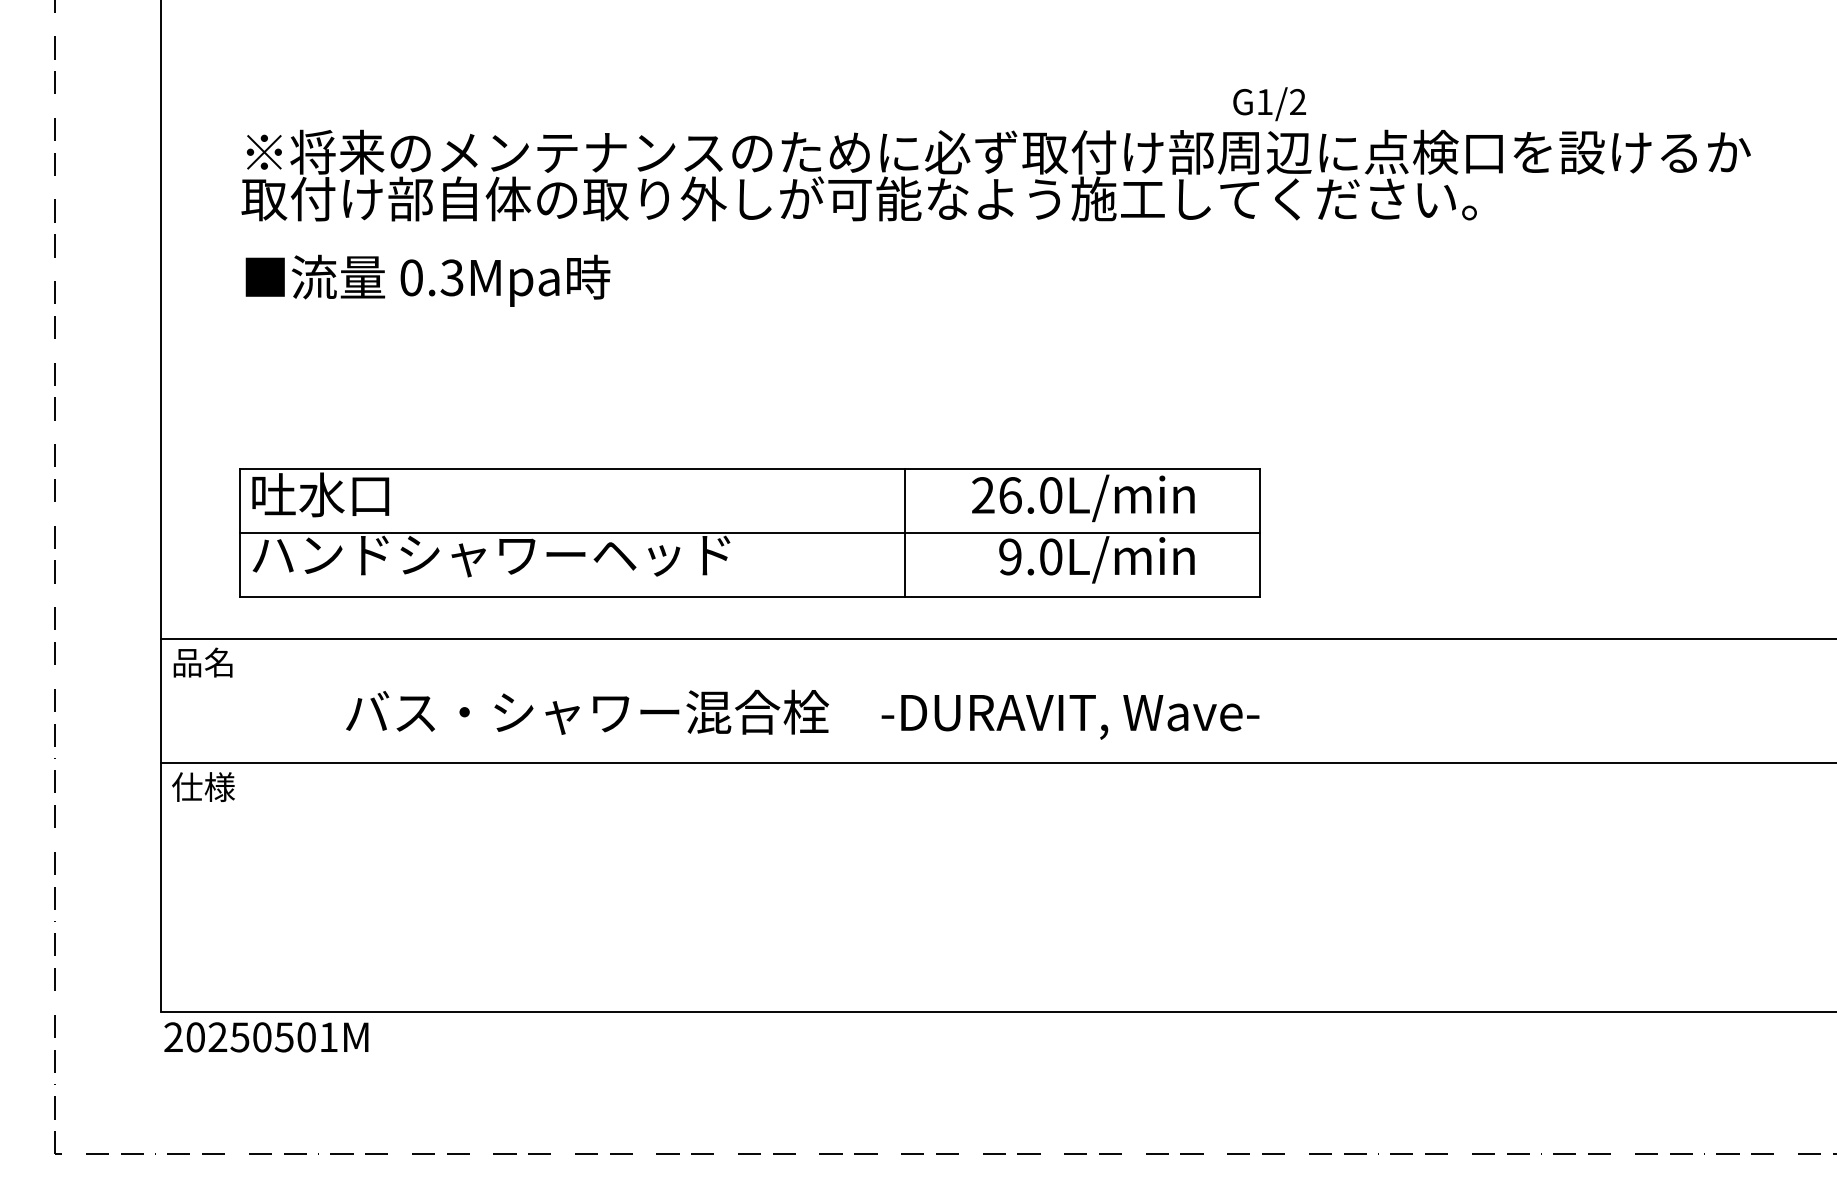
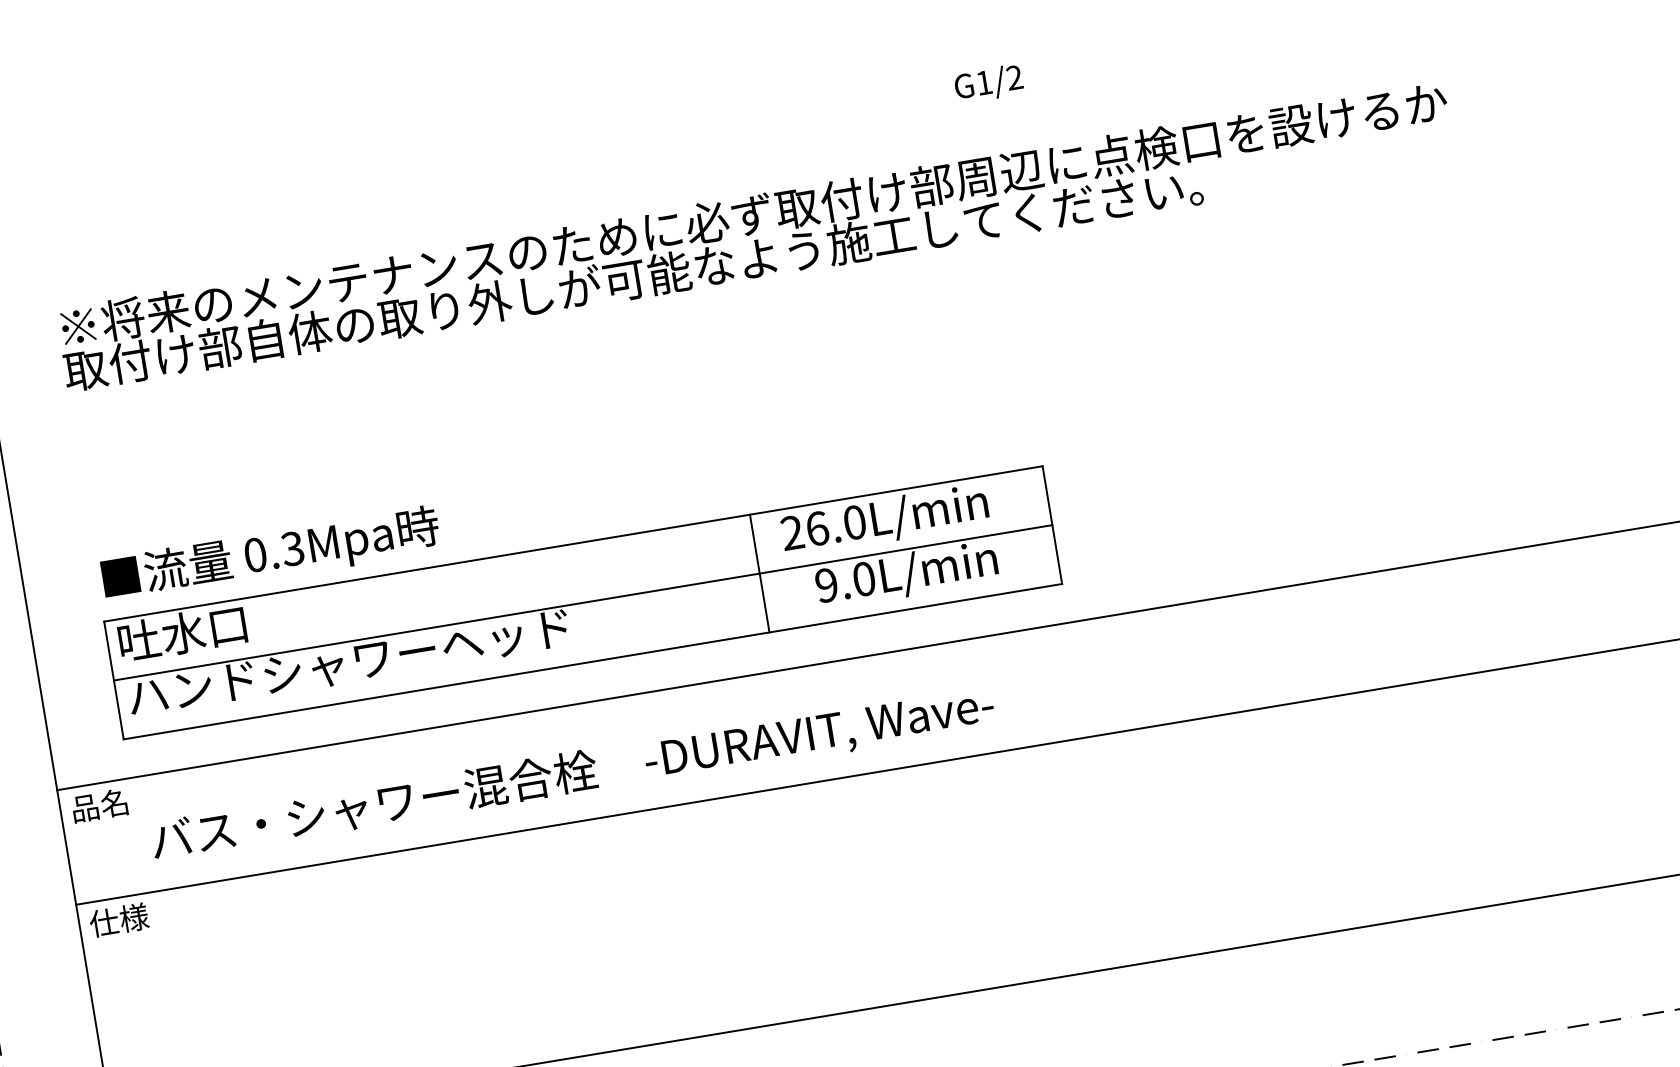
text: (1269, 104) -> (988, 84), moved
text: (427, 280) -> (270, 555), moved
line: (904, 532) -> (759, 573), moved
text: (802, 714) -> (572, 774), moved

